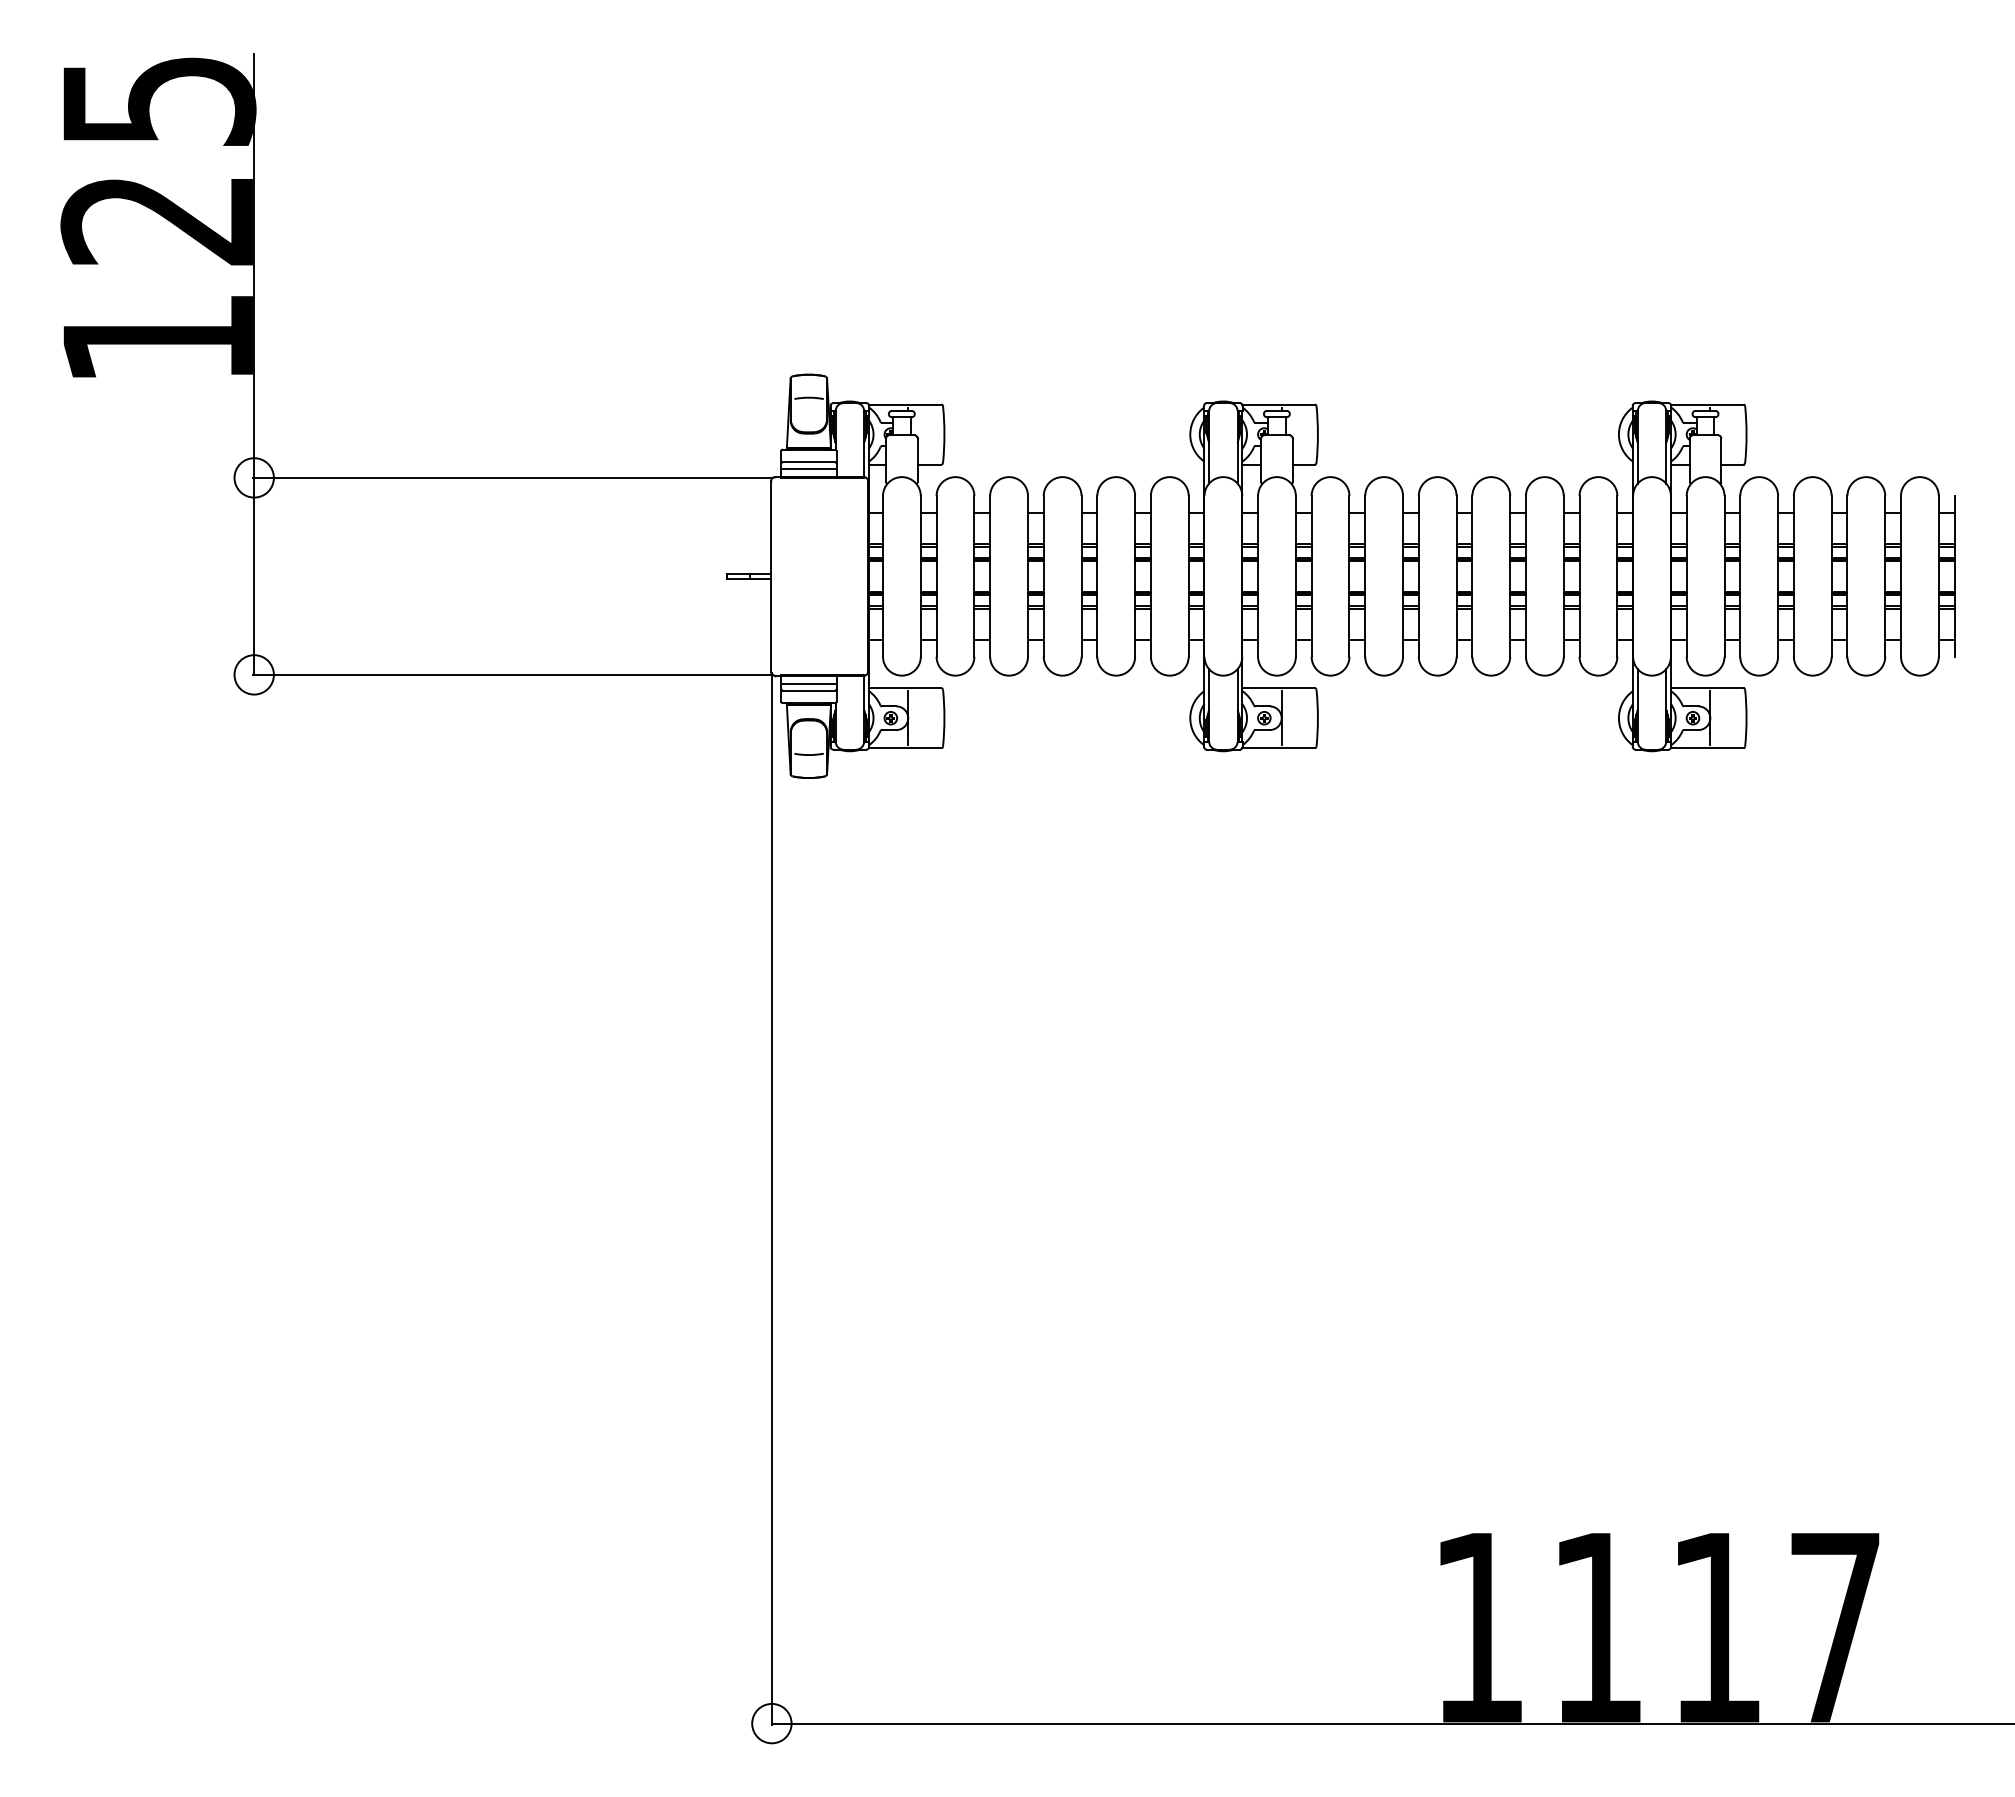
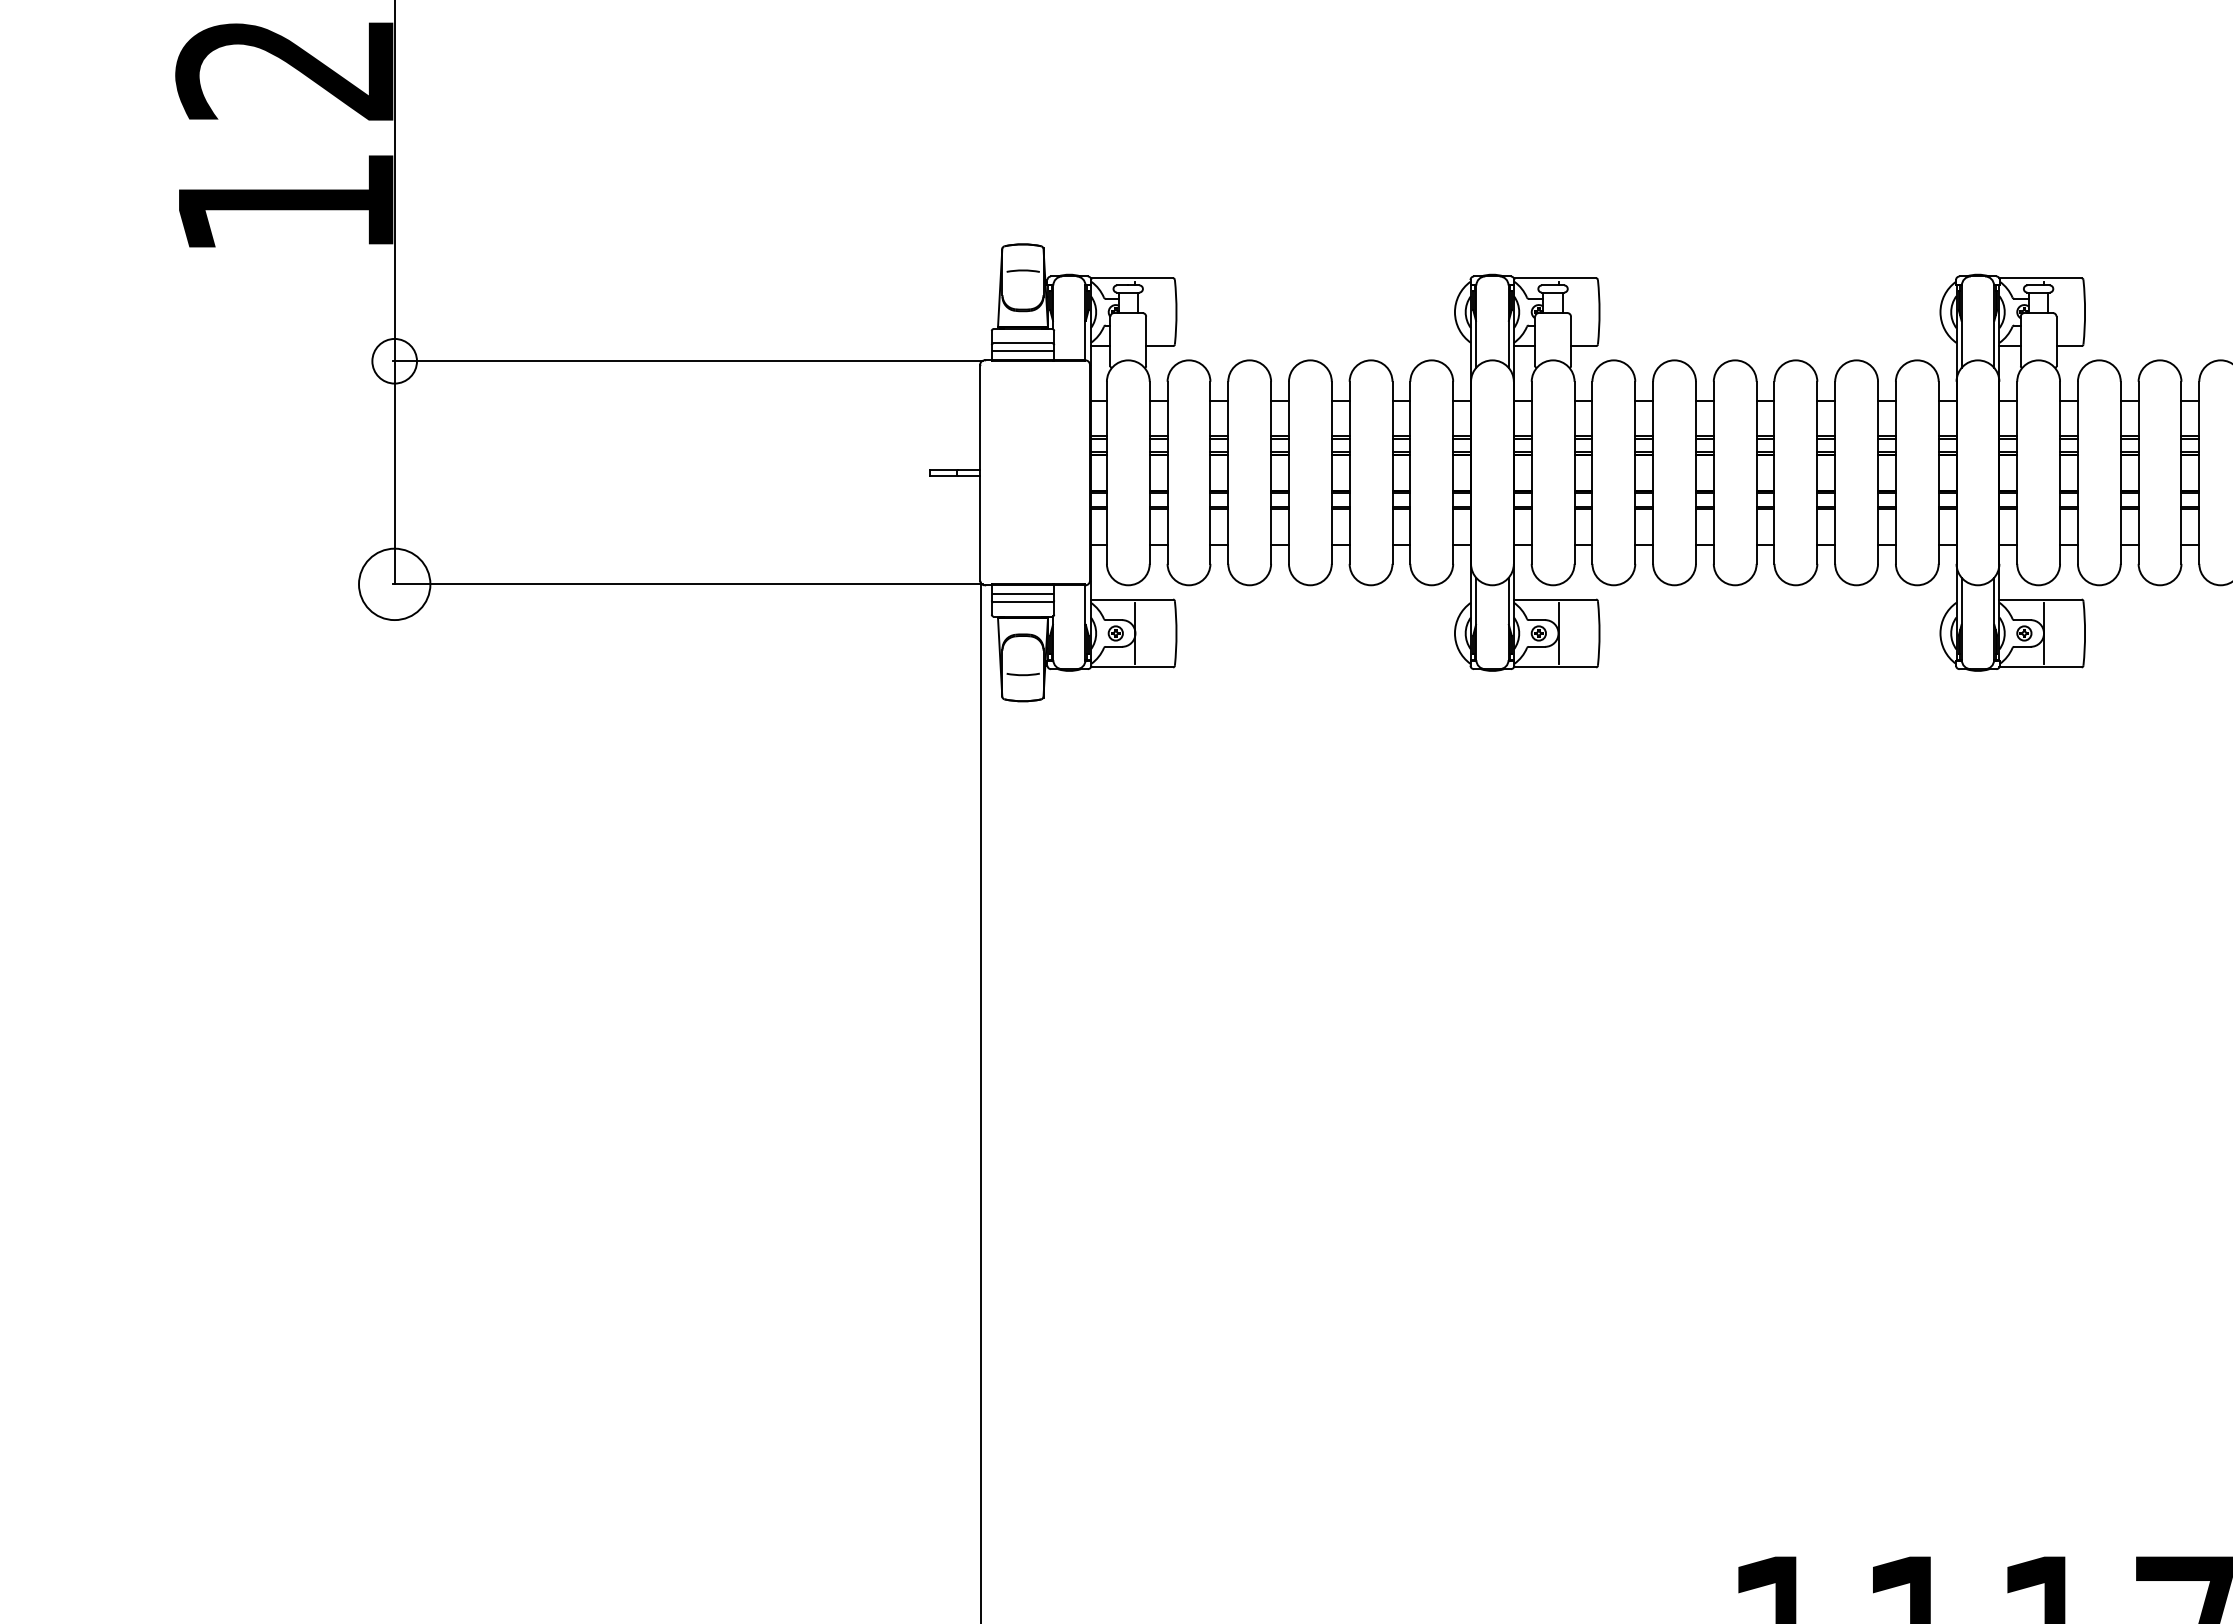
circle: (253, 674) -> (393, 583), size x1.6

